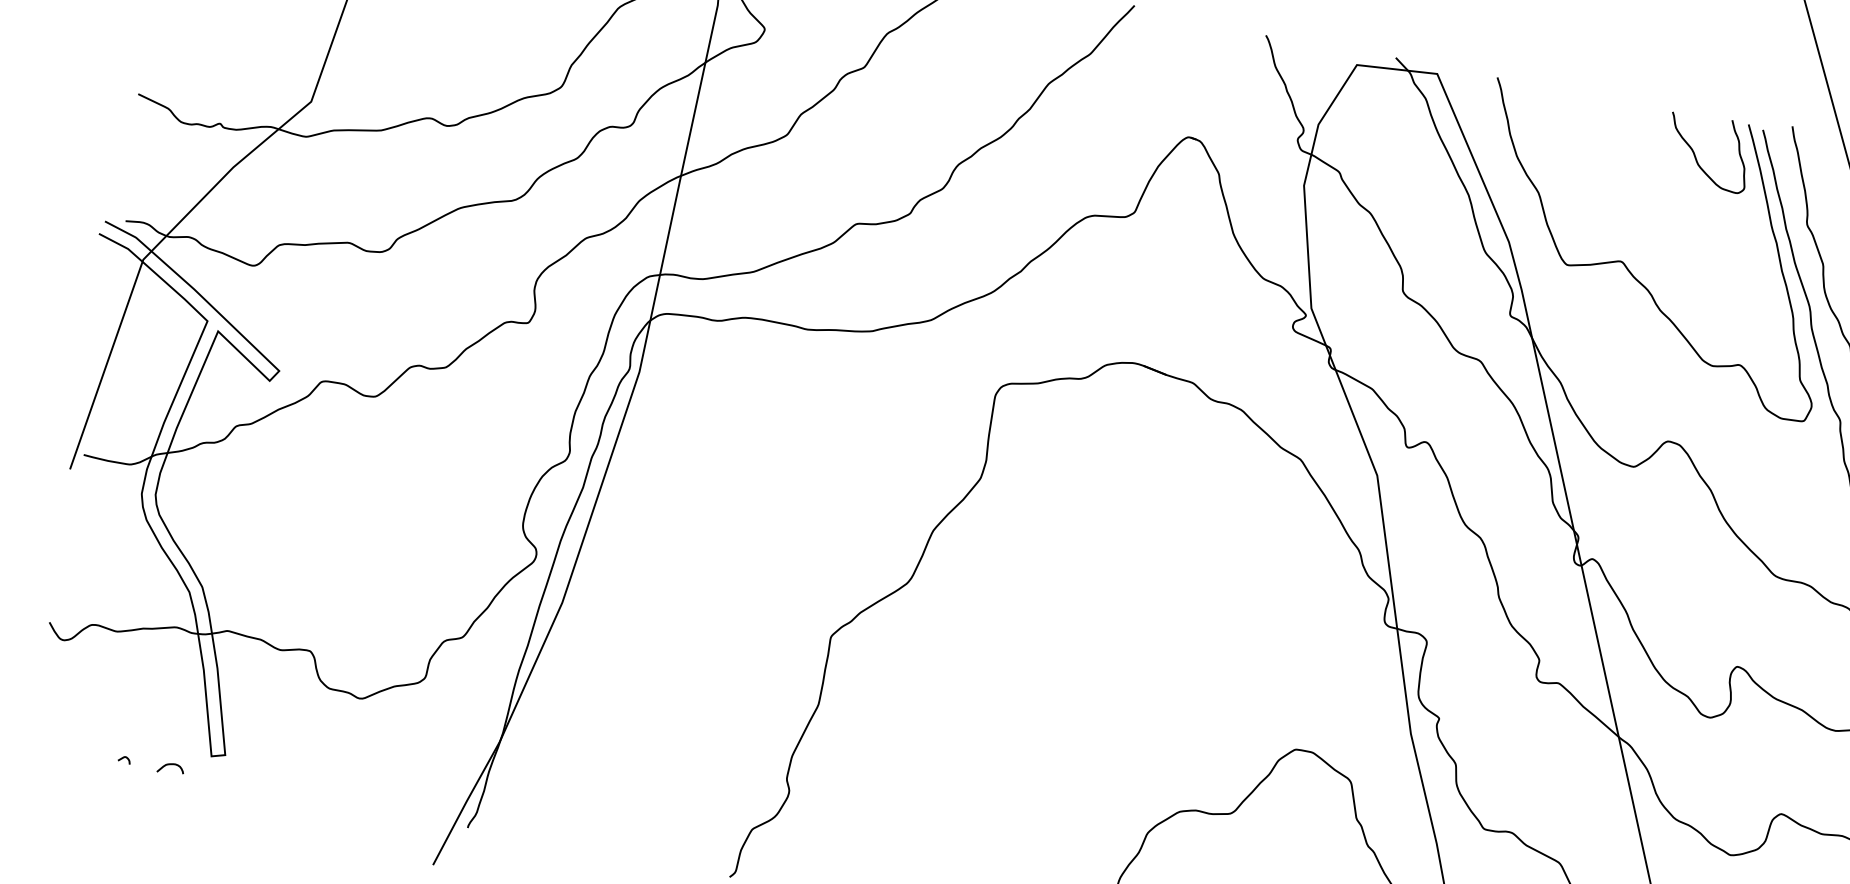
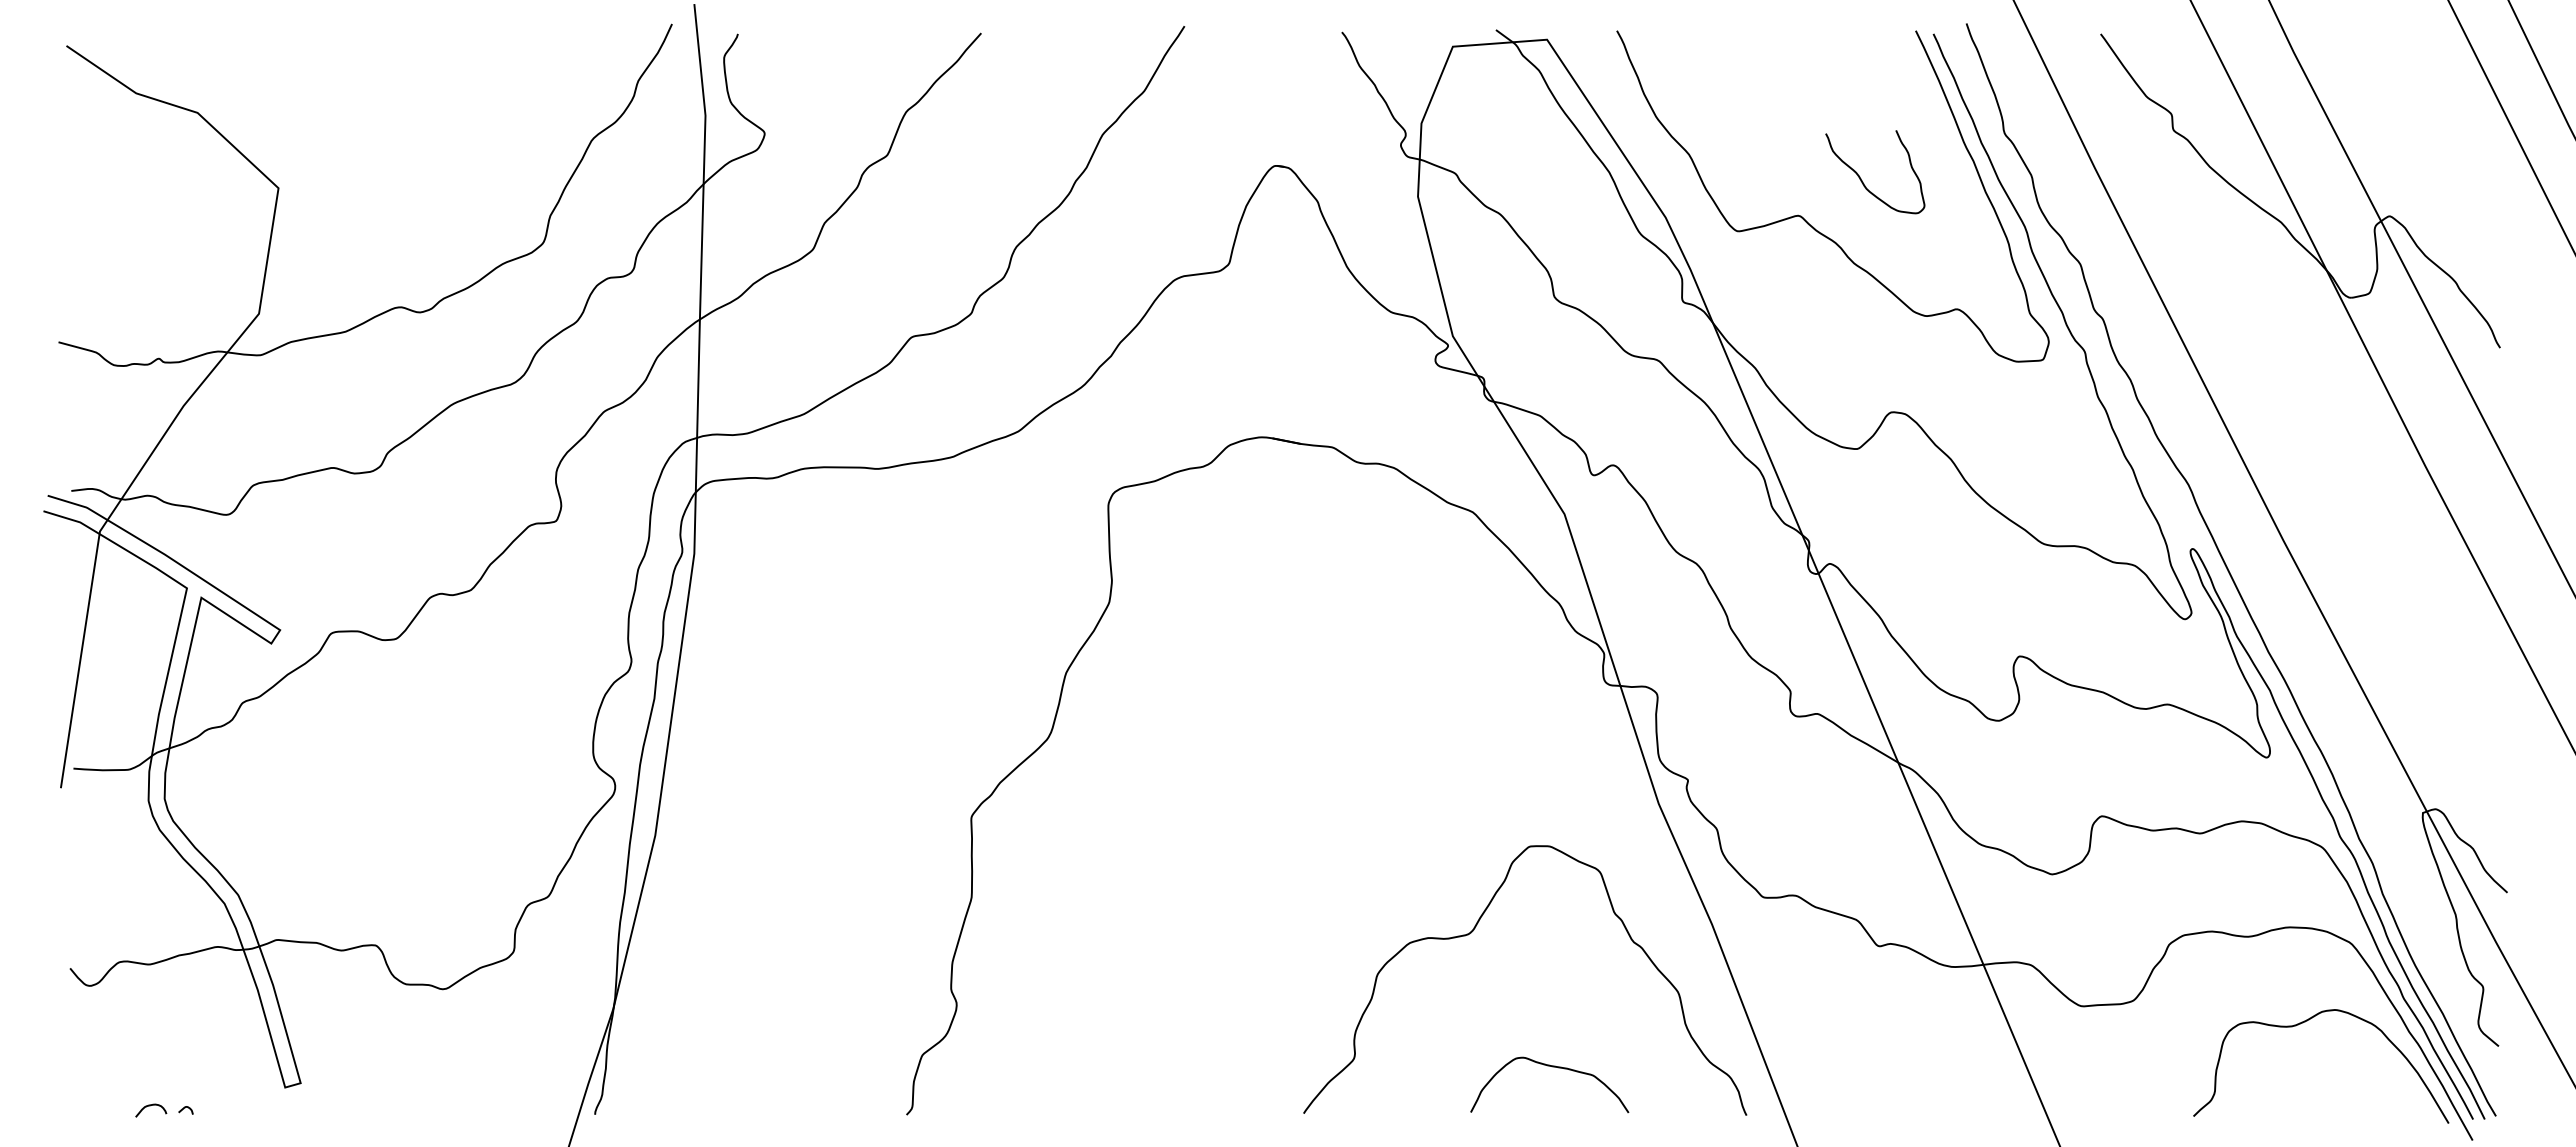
curve: (1695, 155) -> (1861, 178), moved
curve: (170, 765) -> (150, 1106), moved

